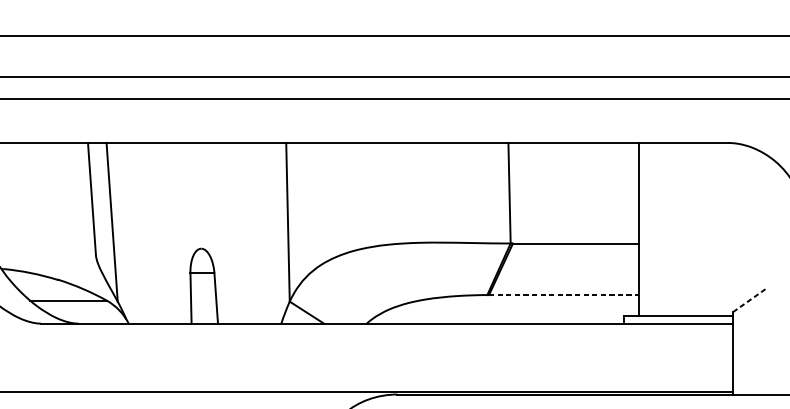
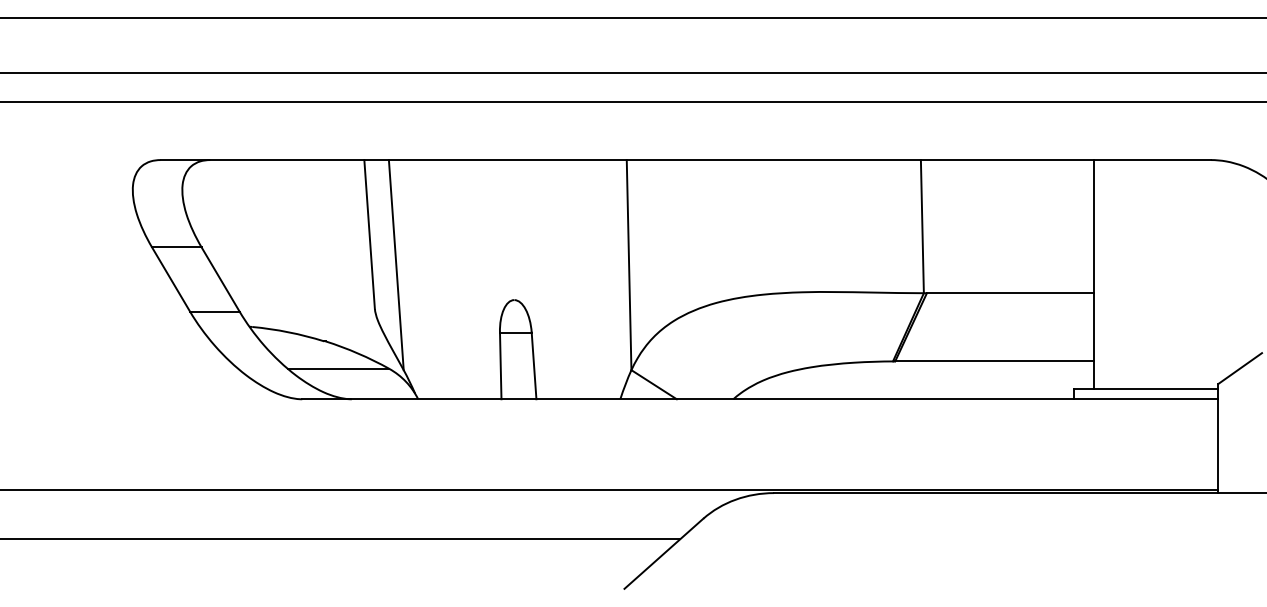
line: (564, 295) -> (994, 361), dashed -> solid
line: (749, 300) -> (1240, 368), dashed -> solid

